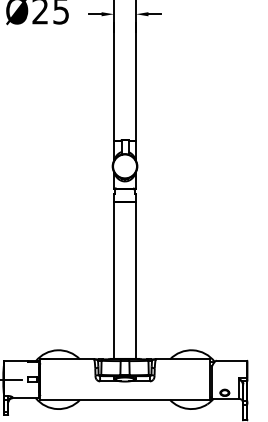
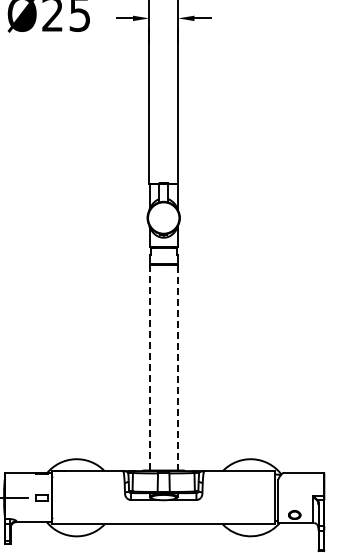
line: (114, 280) -> (149, 367), solid -> dashed
line: (135, 280) -> (177, 367), solid -> dashed

